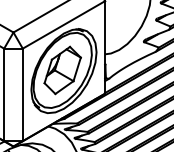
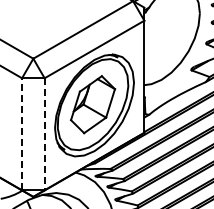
line: (4, 94) -> (22, 133), solid -> dashed
line: (22, 95) -> (44, 134), solid -> dashed

